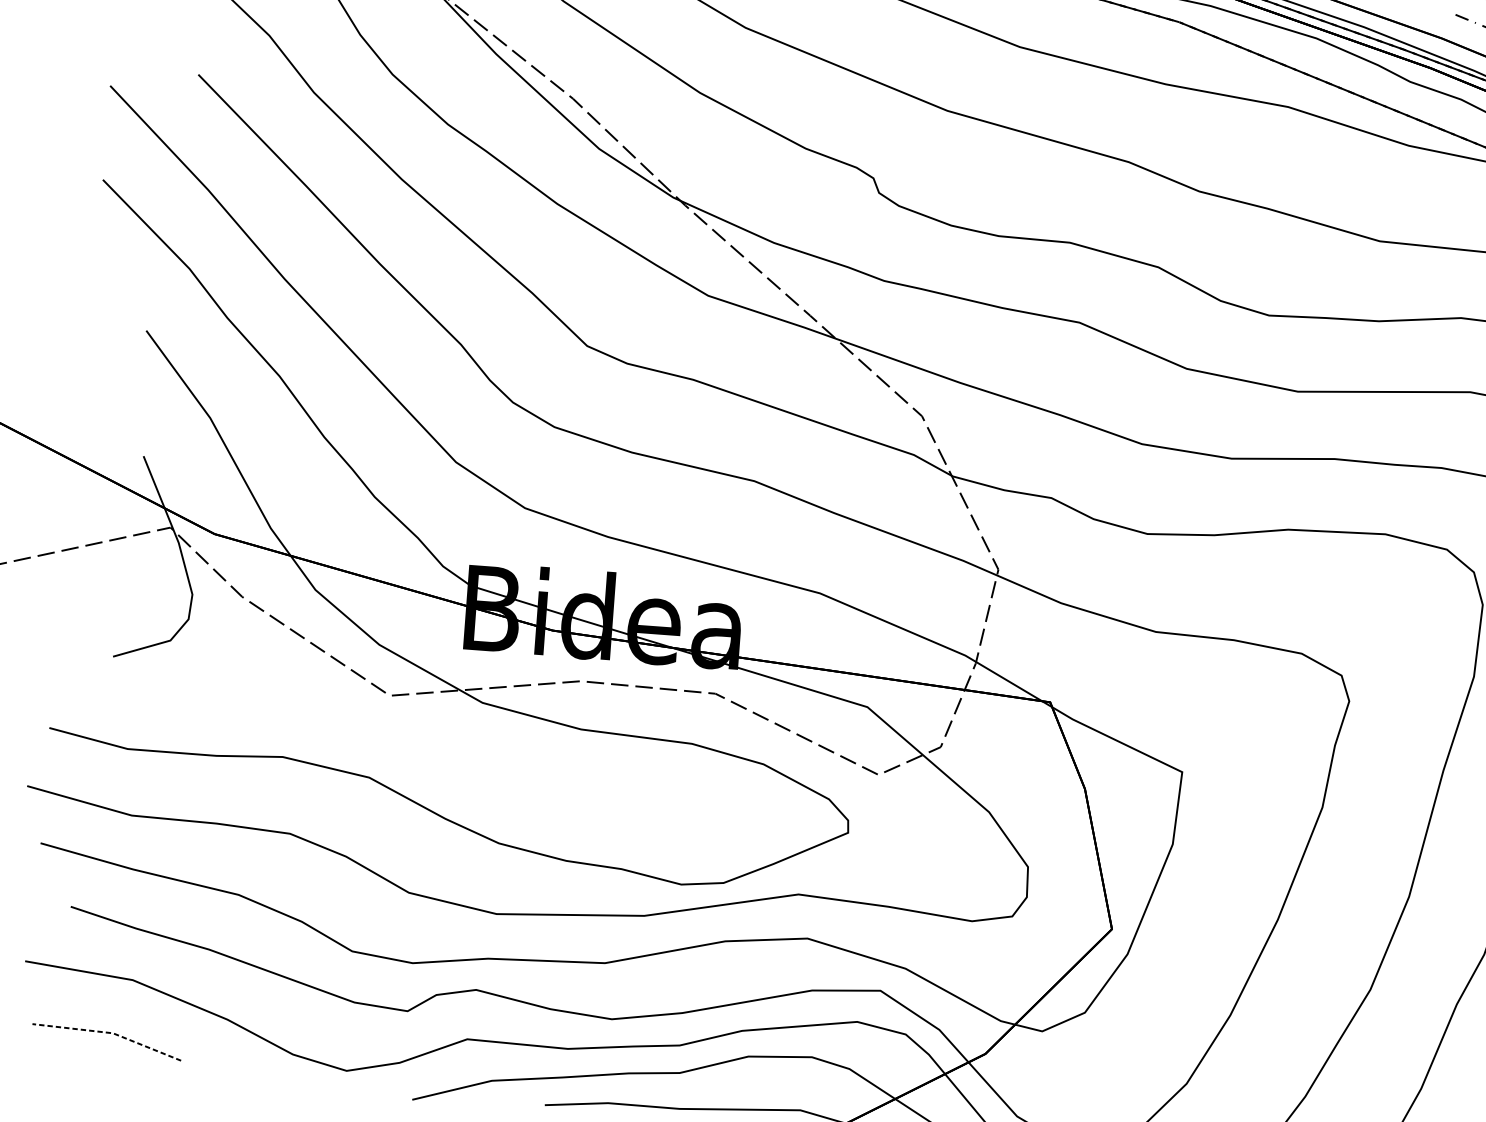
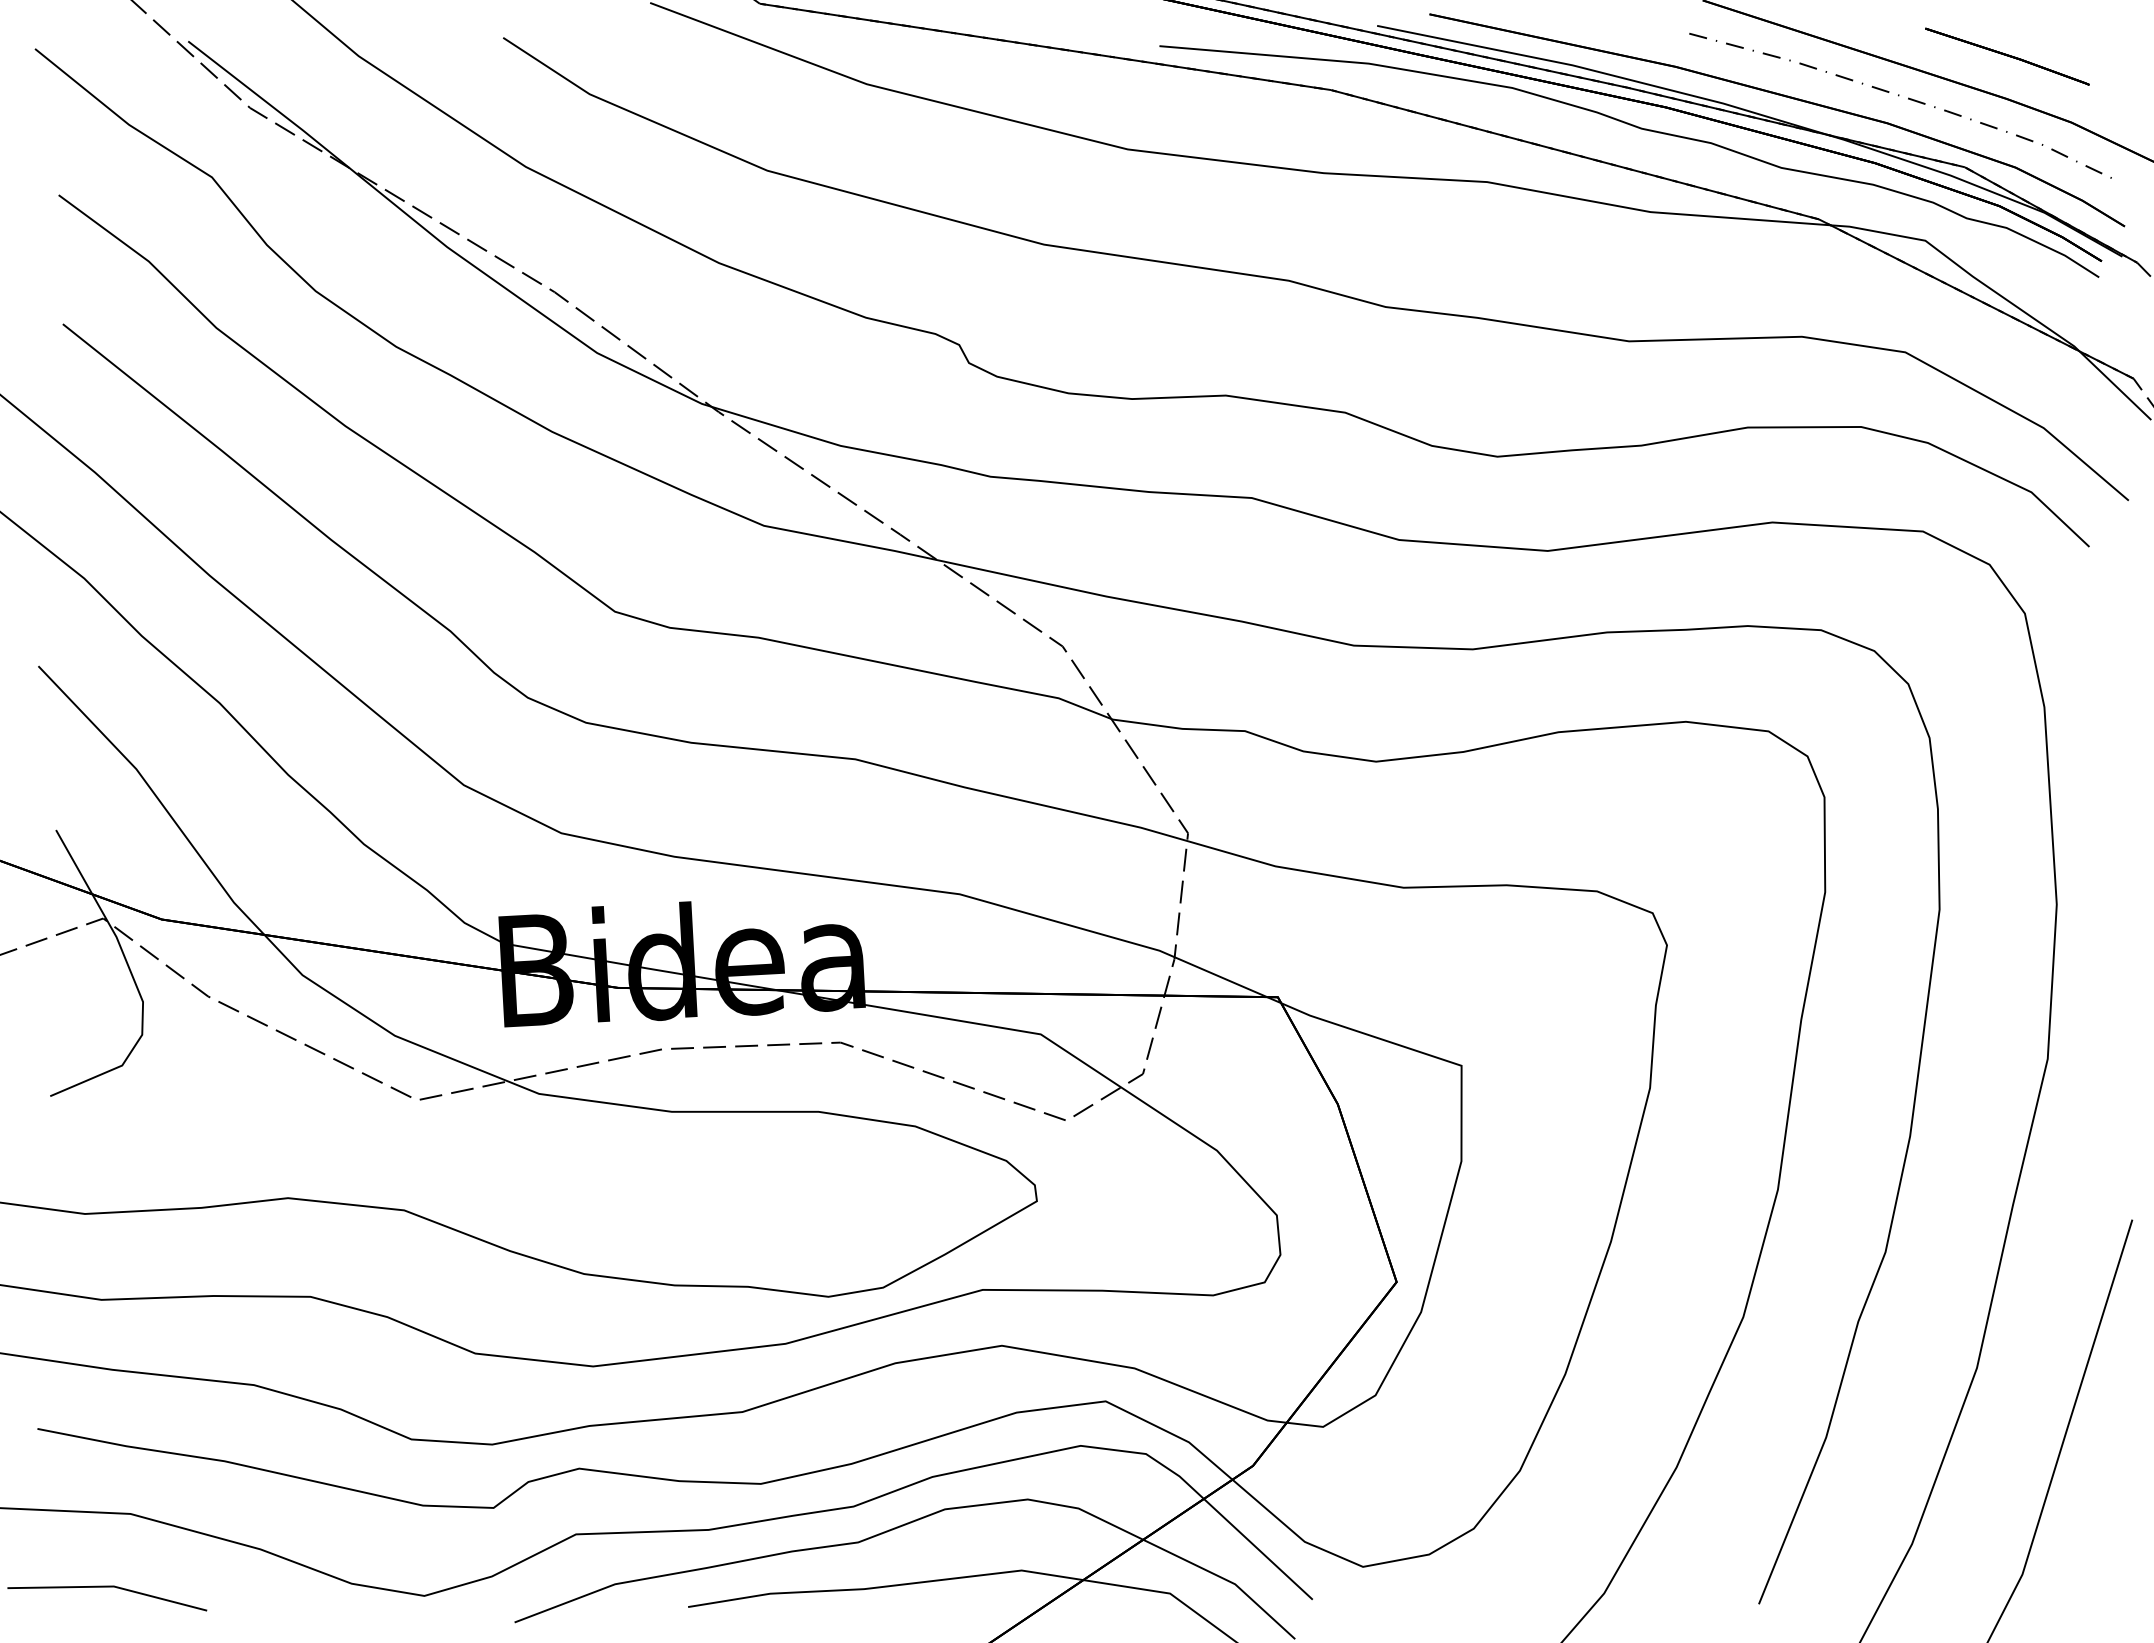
line: (108, 1032) -> (108, 1586), dashed -> solid

